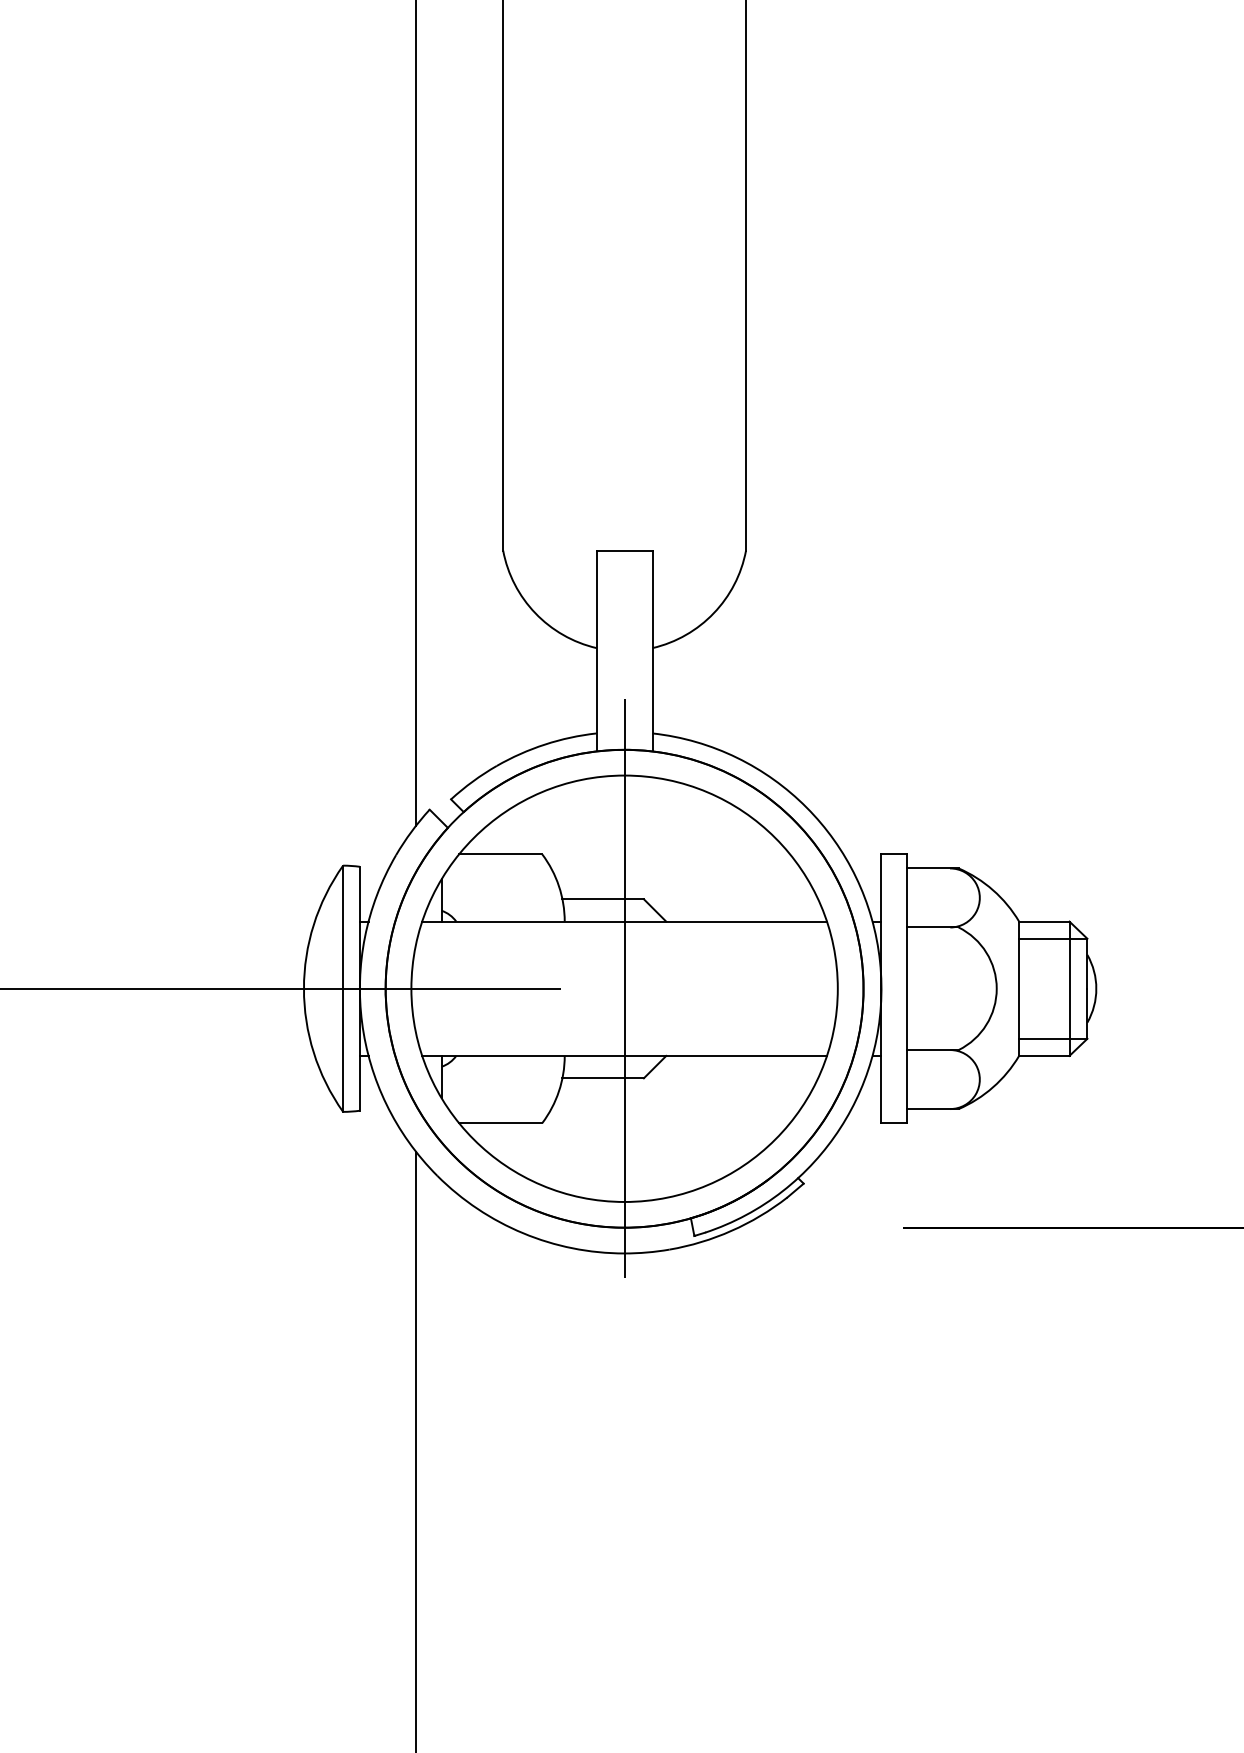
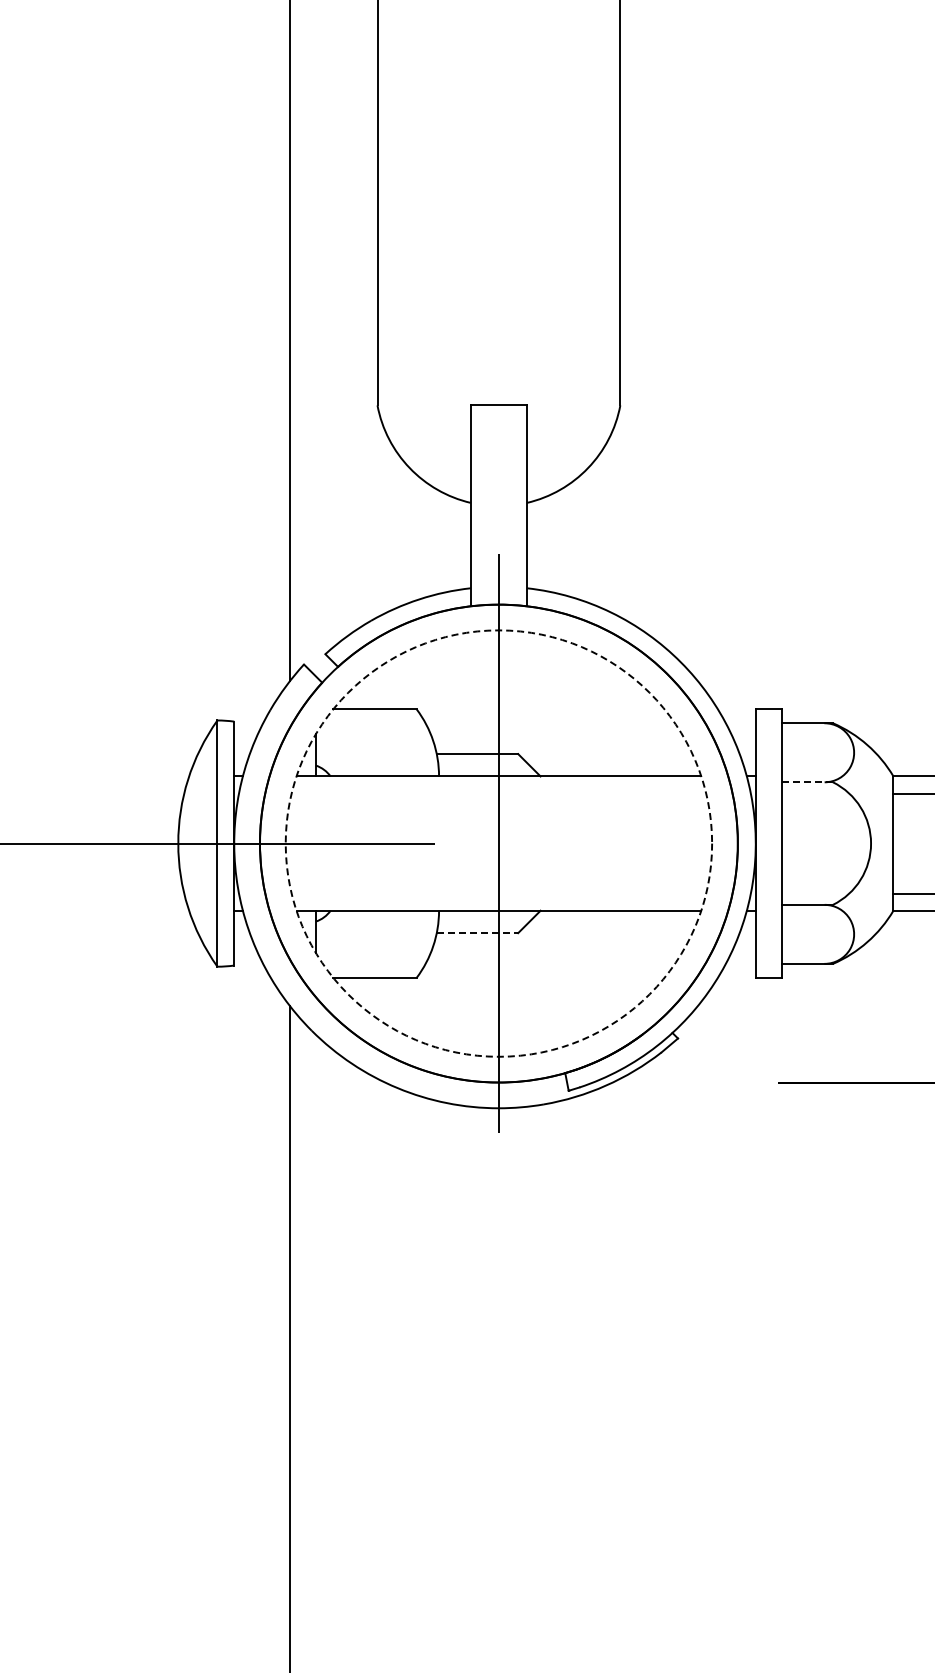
line: (932, 927) -> (806, 782), solid -> dashed
circle: (624, 988) -> (498, 843), solid -> dashed
line: (603, 1078) -> (477, 933), solid -> dashed

